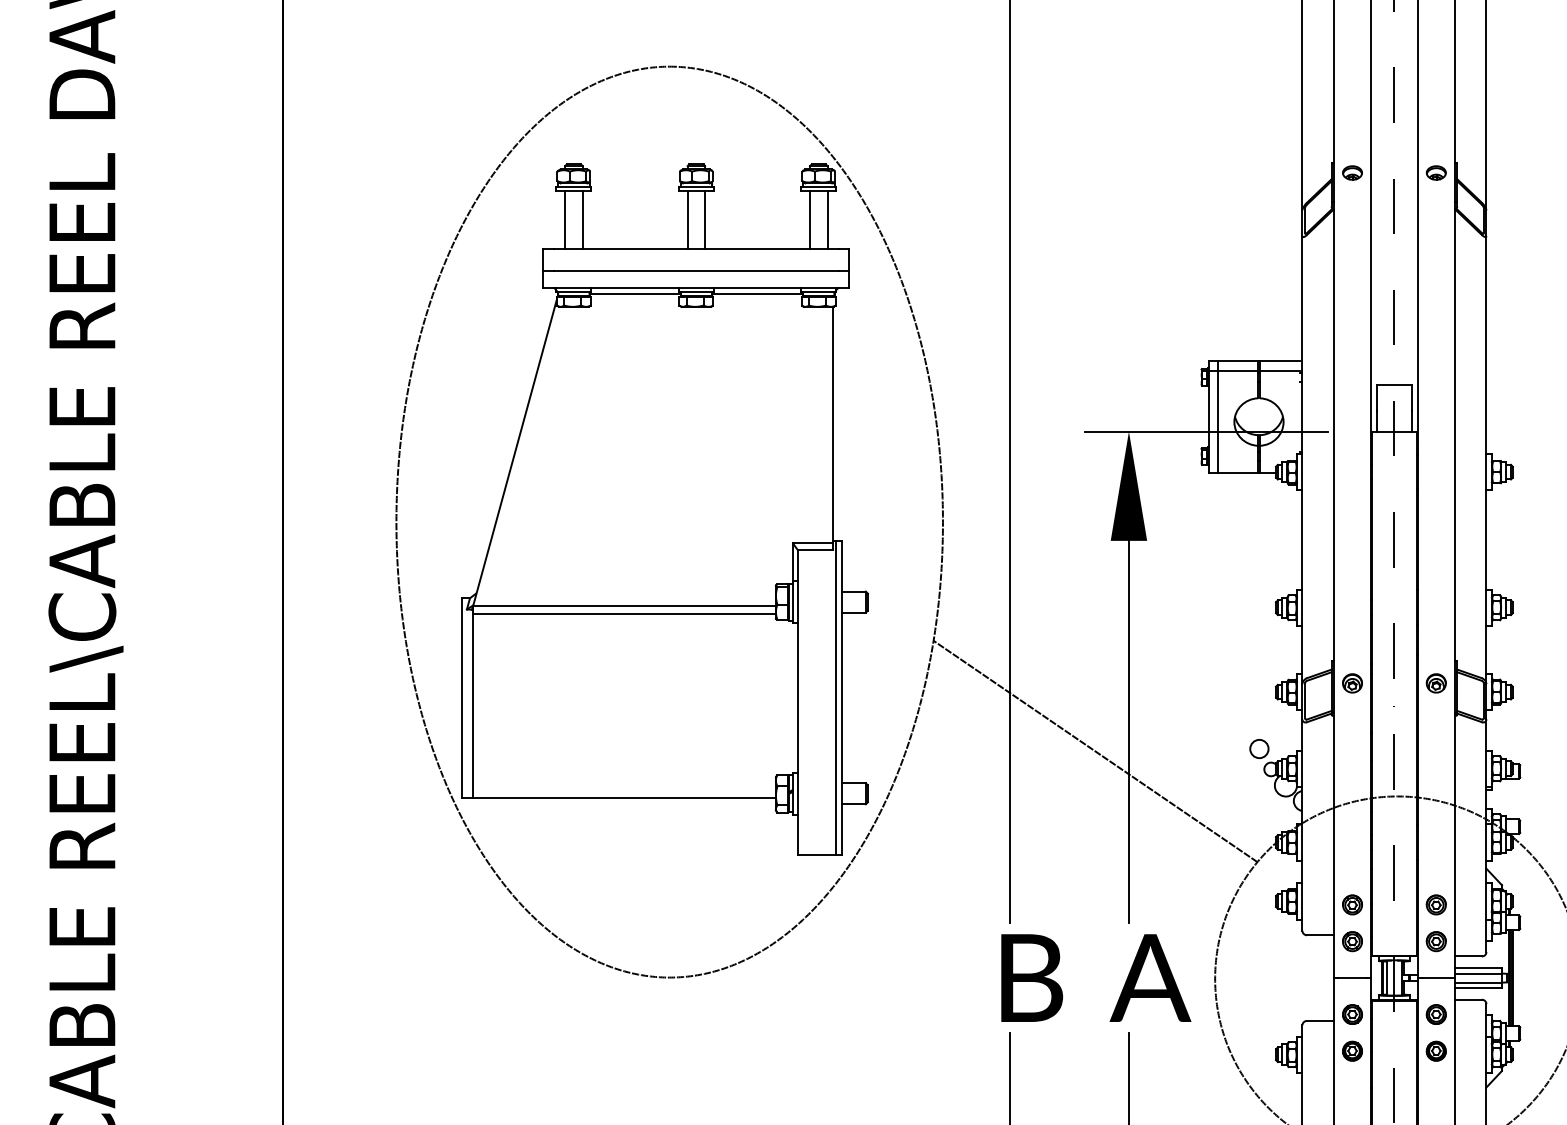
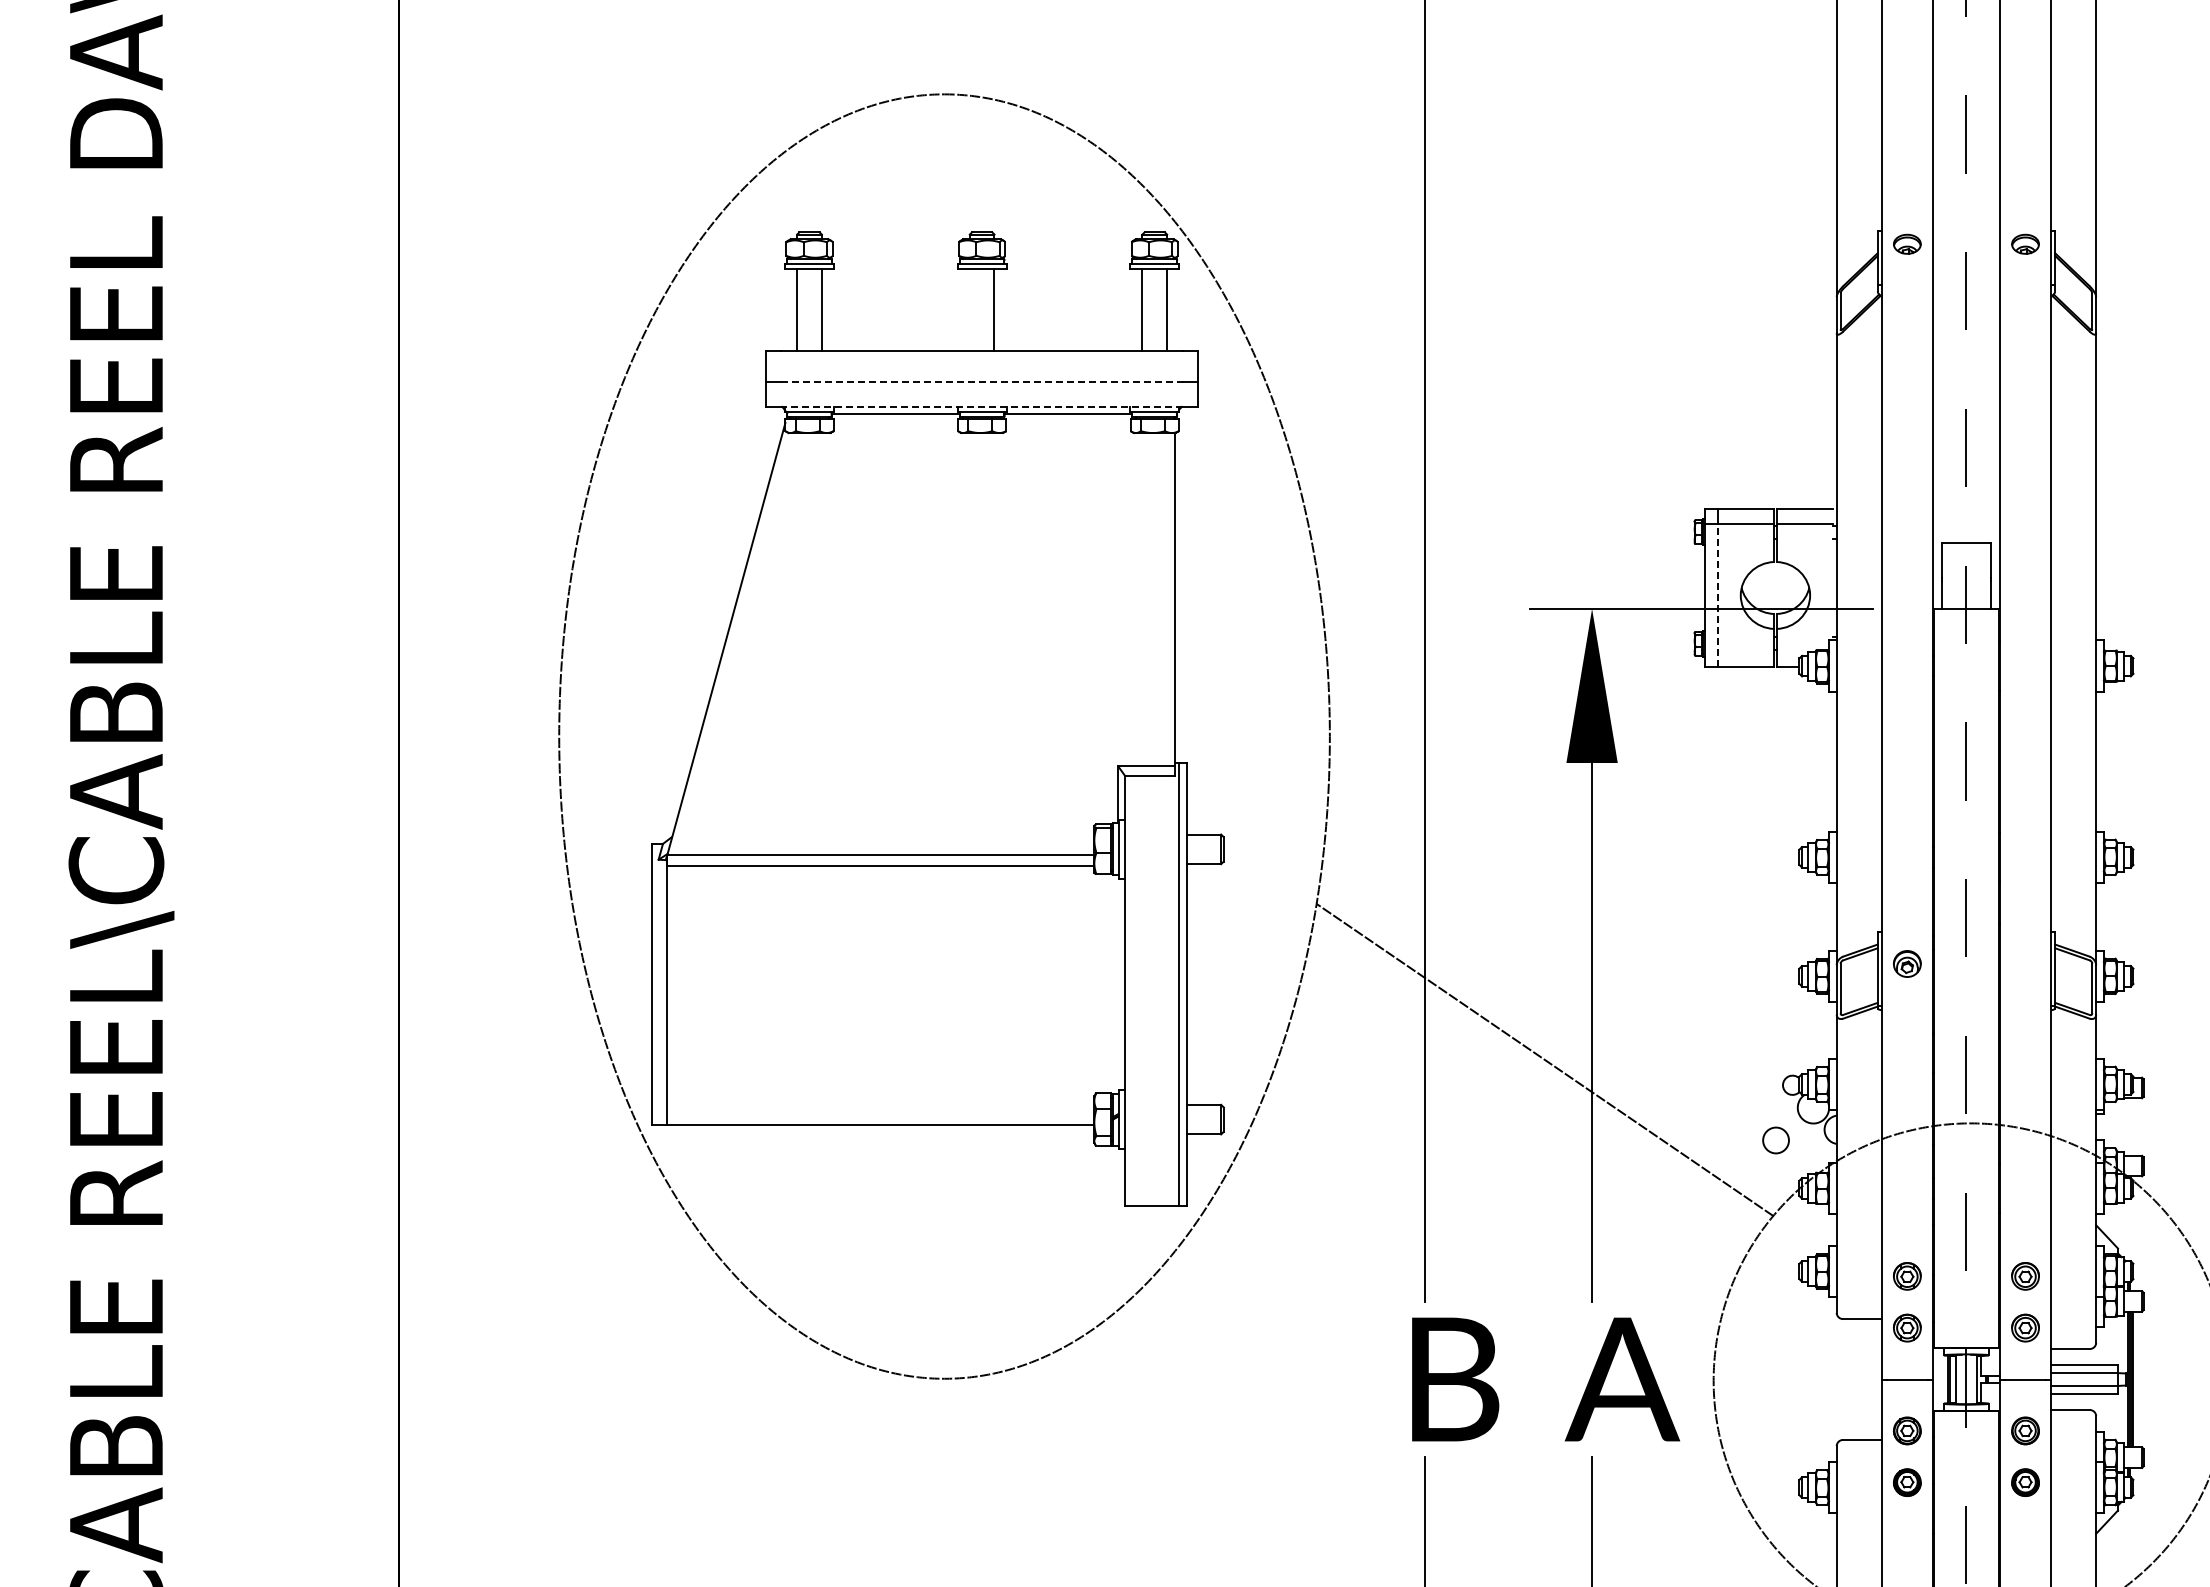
line: (687, 219) -> (969, 309), removed
line: (696, 271) -> (982, 382), solid -> dashed
line: (696, 288) -> (982, 406), solid -> dashed
line: (1218, 421) -> (1718, 594), solid -> dashed
part: (1436, 683) -> (2025, 963), removed
circle: (1259, 749) -> (1775, 1140), moved

